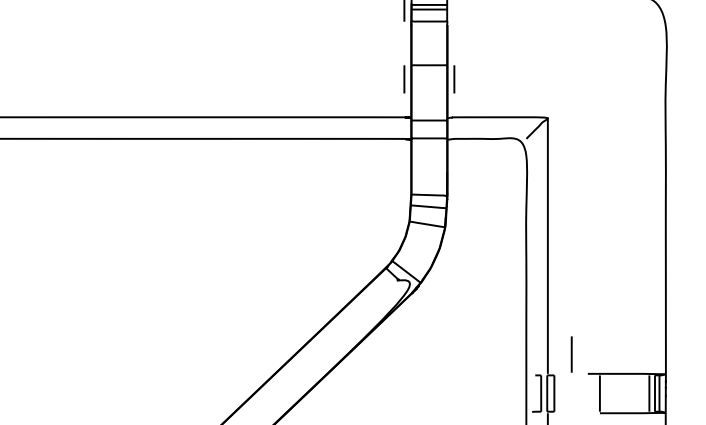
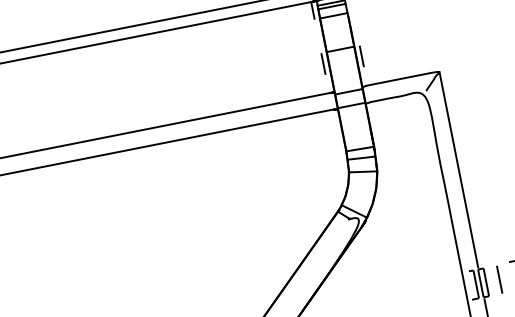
line: (571, 354) -> (499, 279), moved

